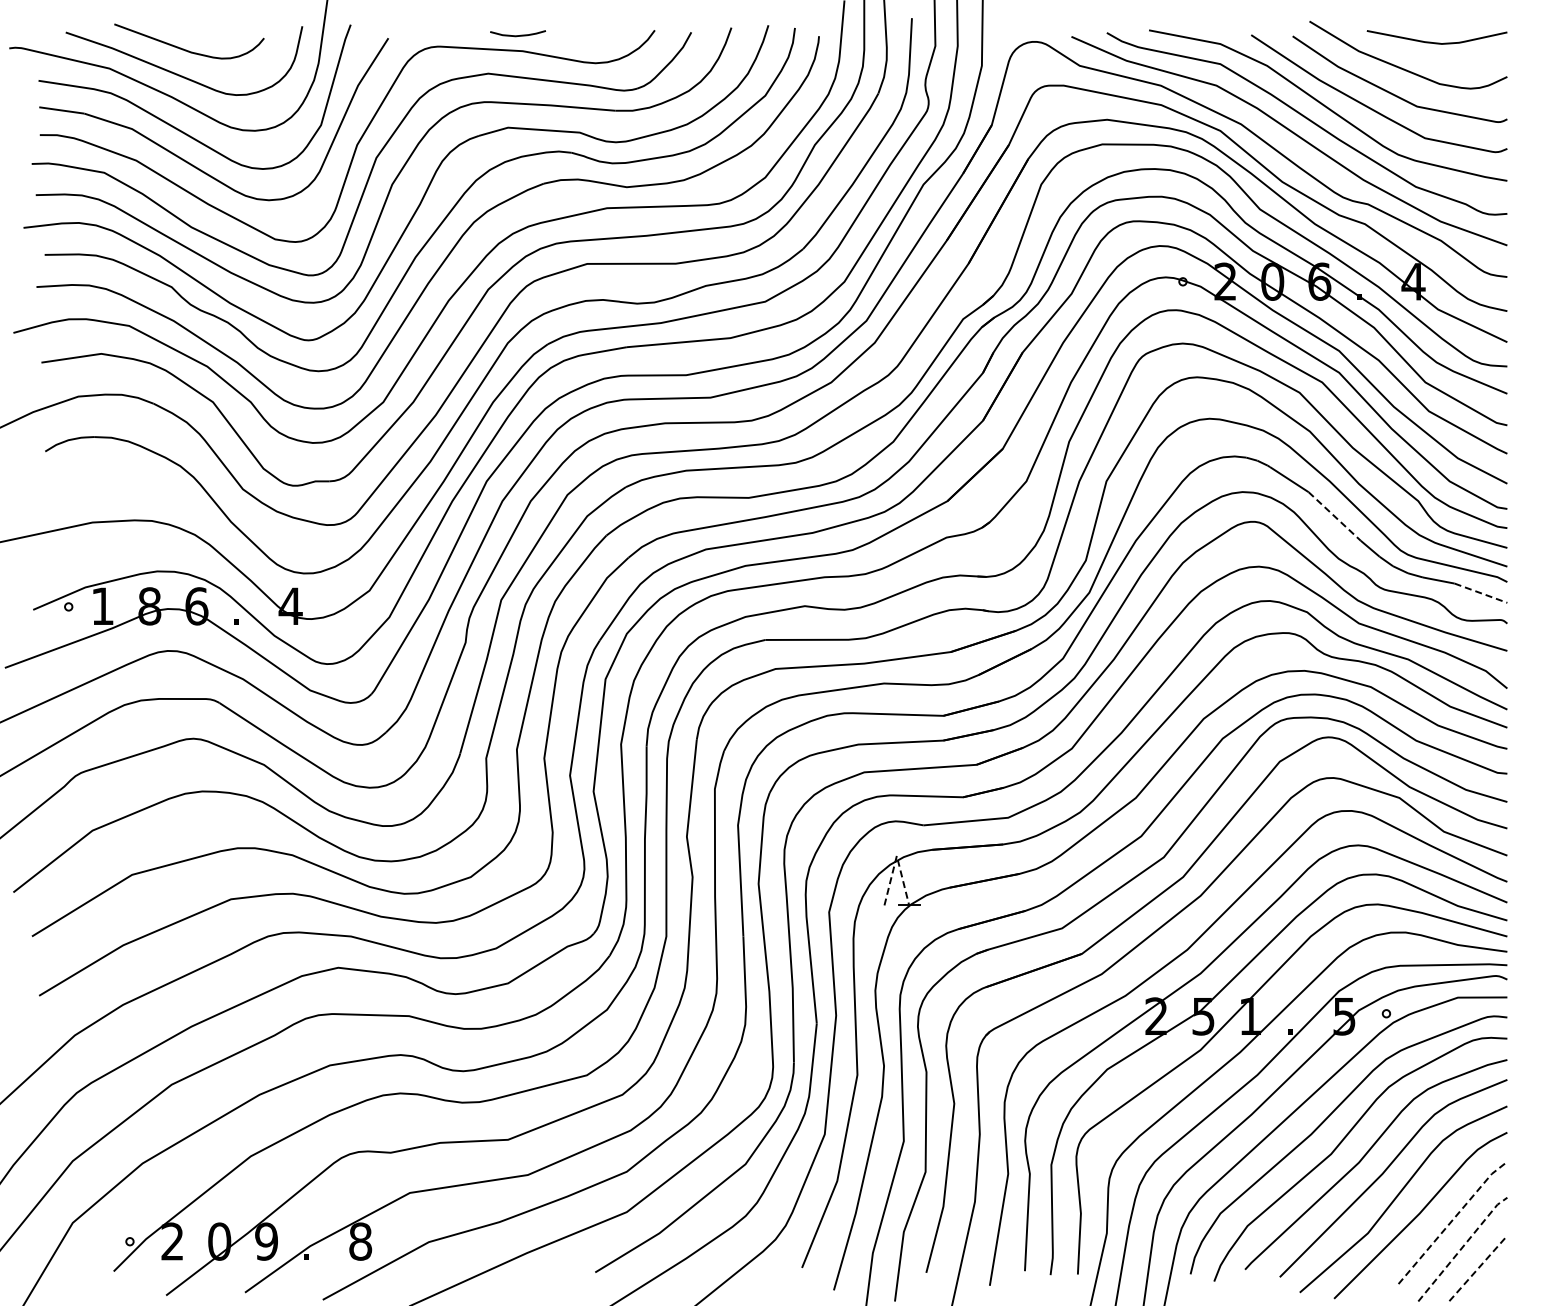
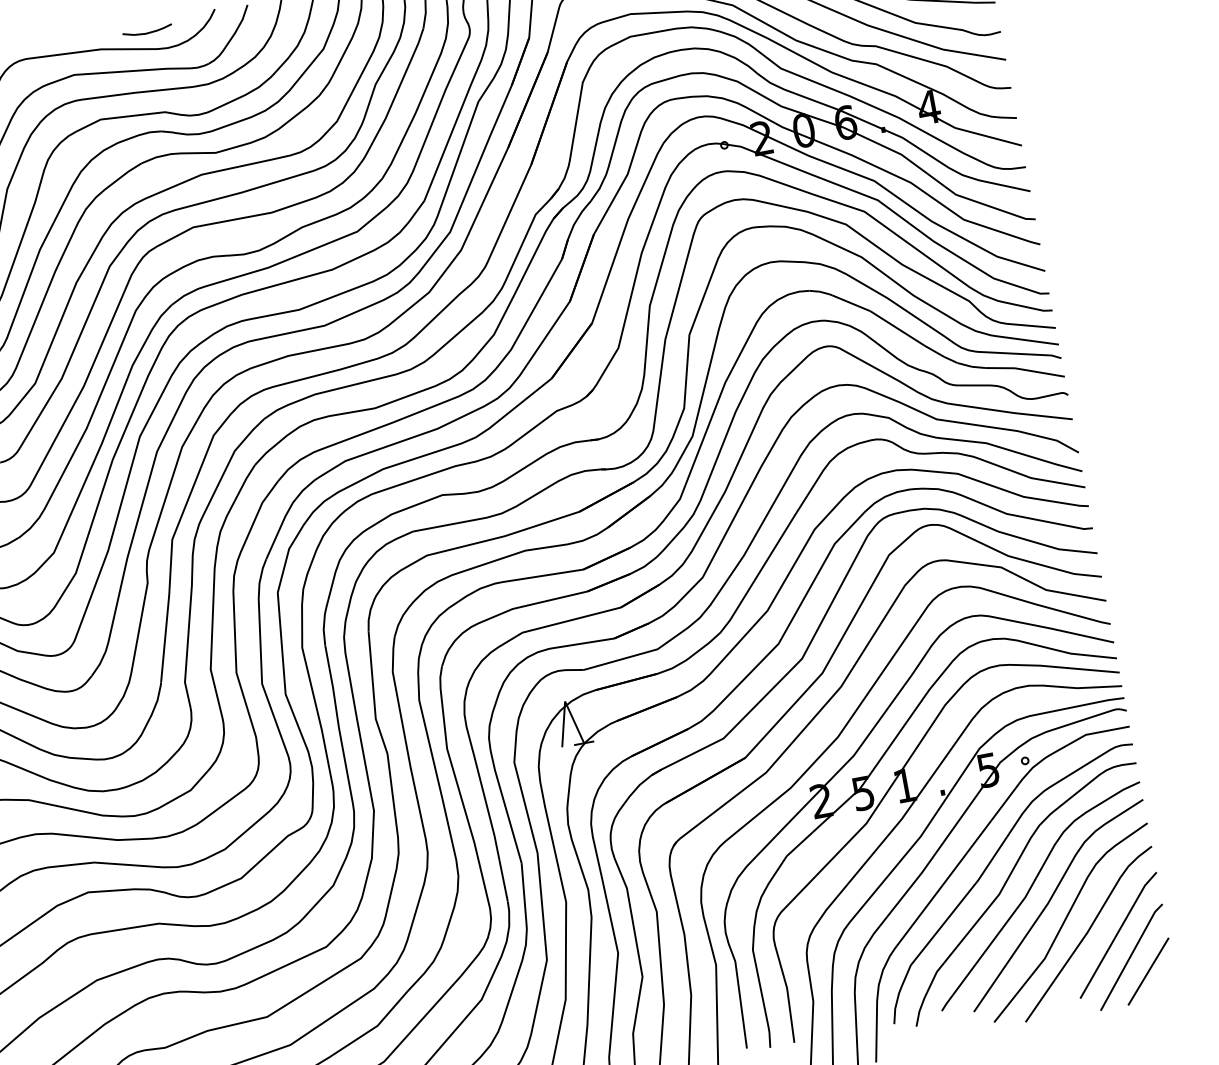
curve: (517, 35) -> (147, 32), moved
line: (1334, 516) -> (897, 328), dashed -> solid
line: (1481, 593) -> (1040, 372), dashed -> solid
line: (896, 855) -> (564, 701), dashed -> solid
line: (1451, 1221) -> (1116, 934), dashed -> solid
line: (1462, 1247) -> (1131, 955), dashed -> solid
line: (1478, 1268) -> (1148, 971), dashed -> solid

